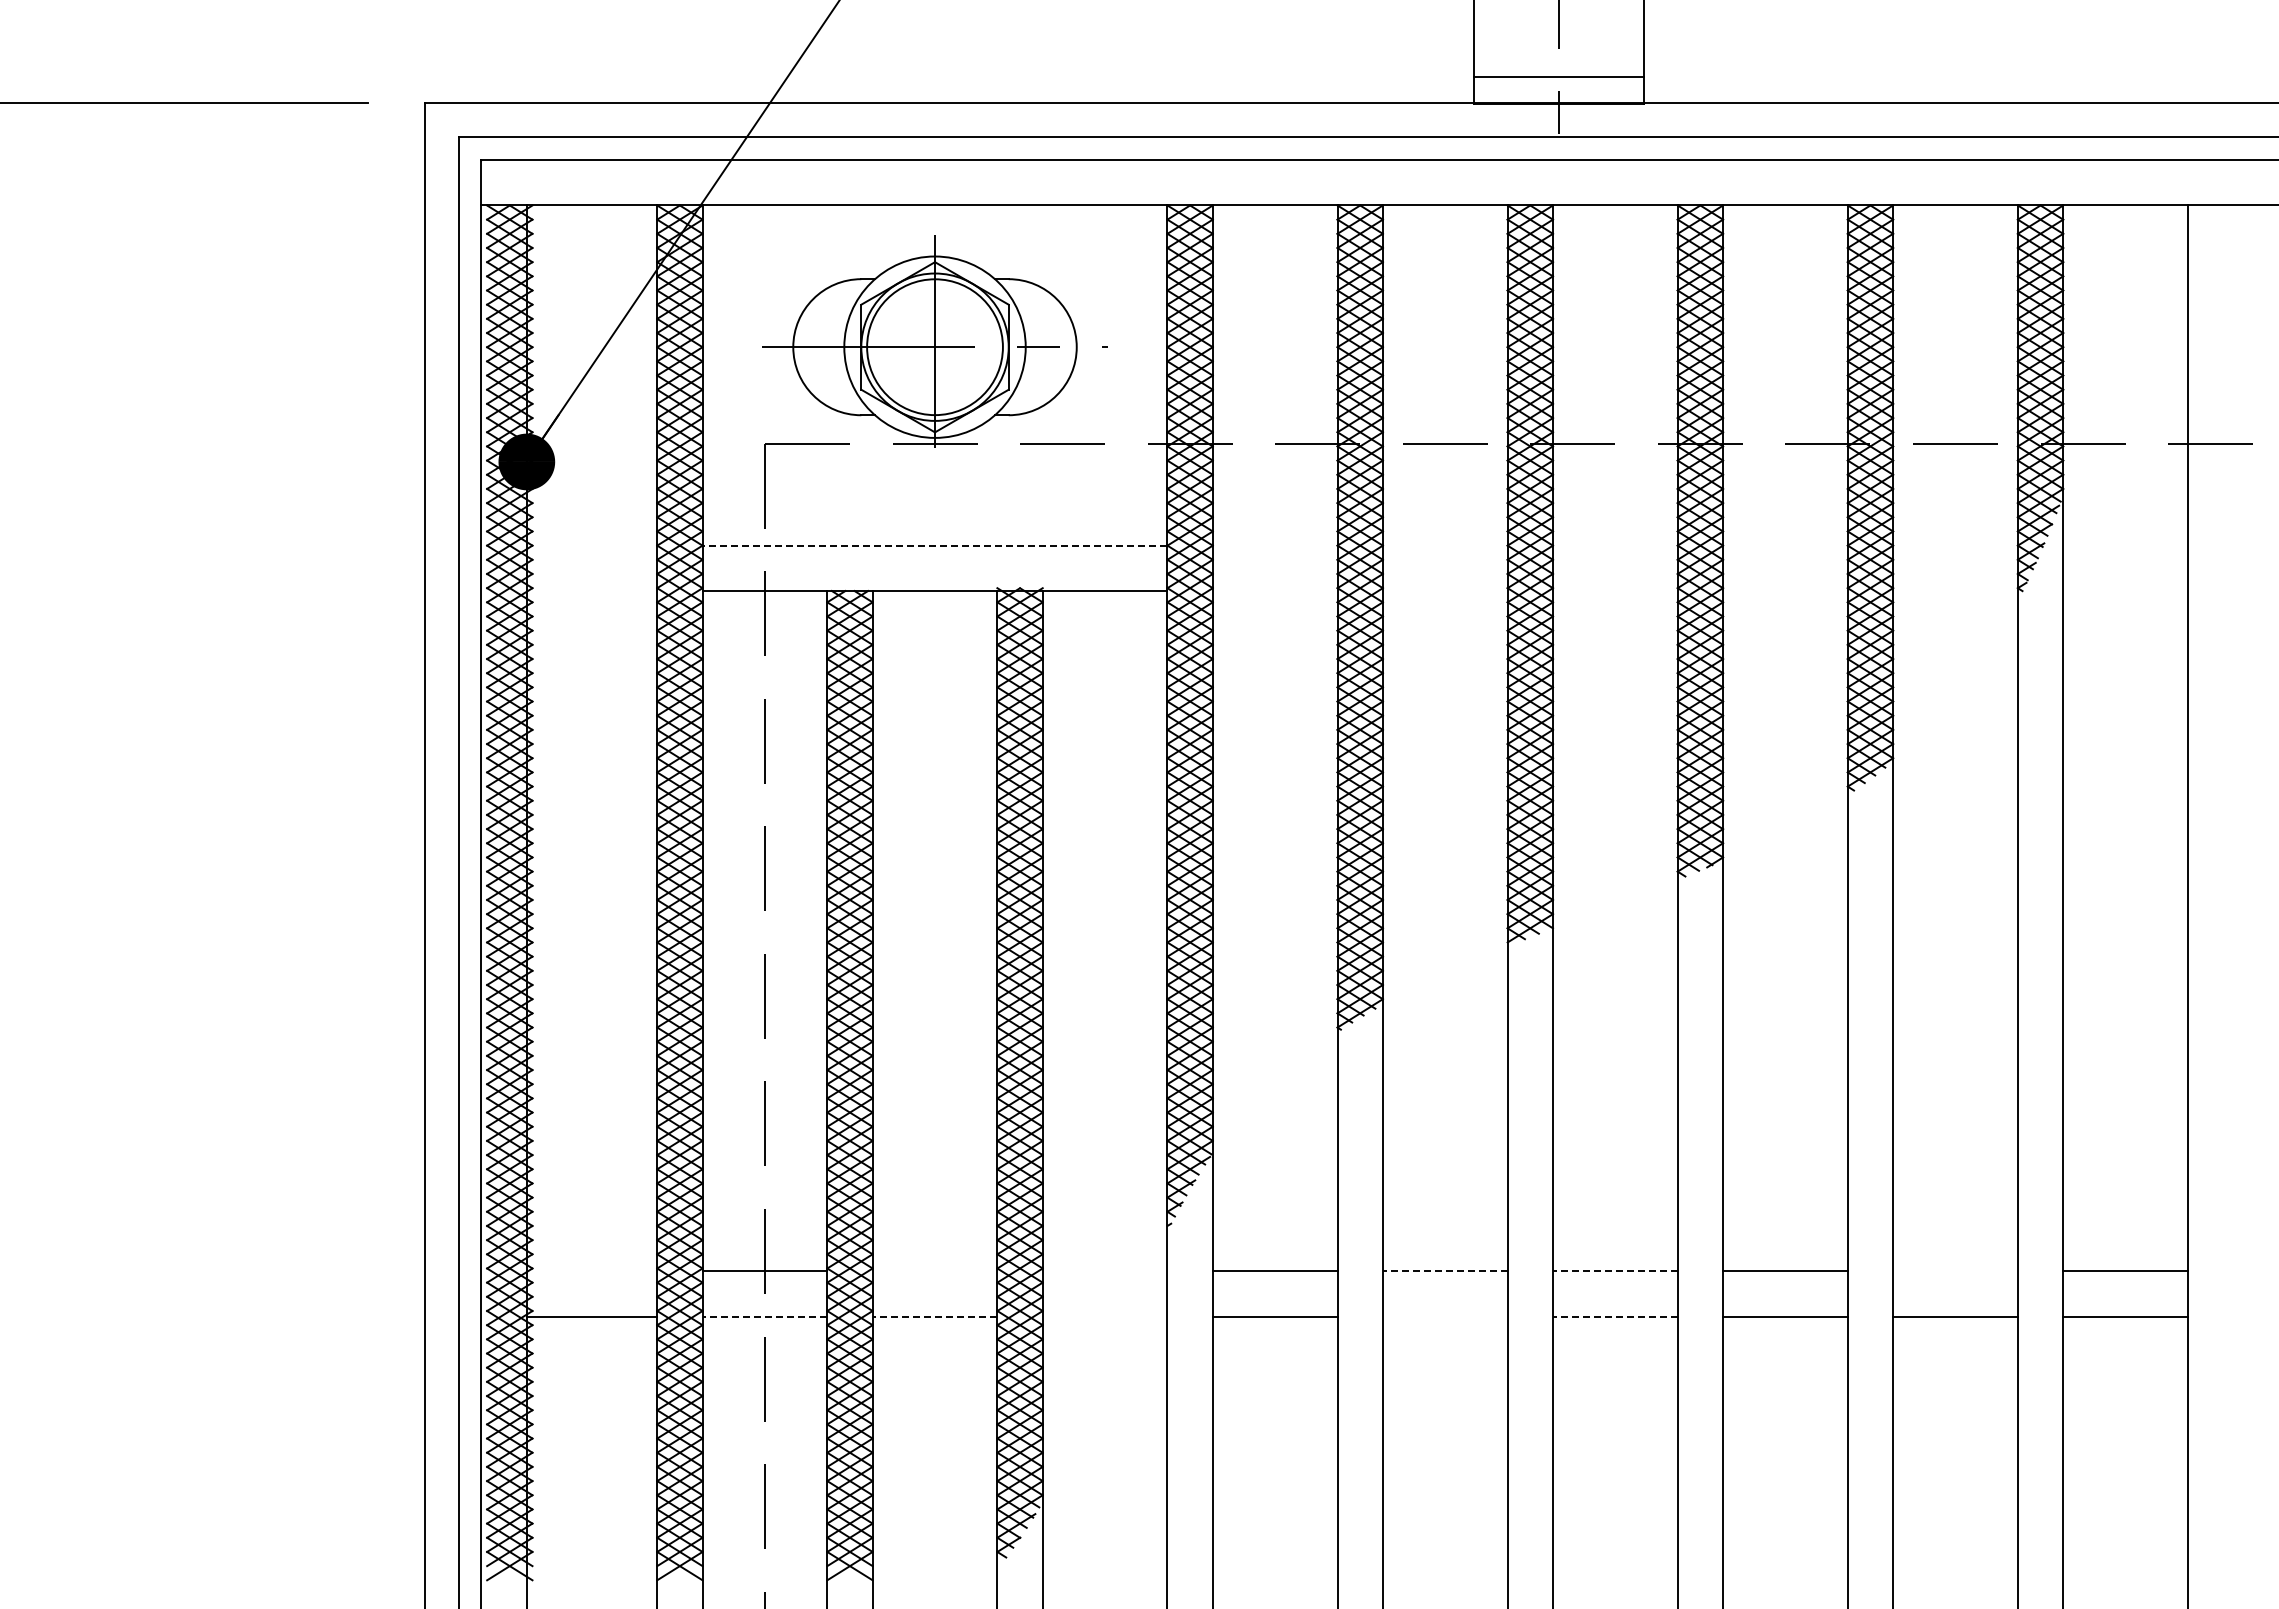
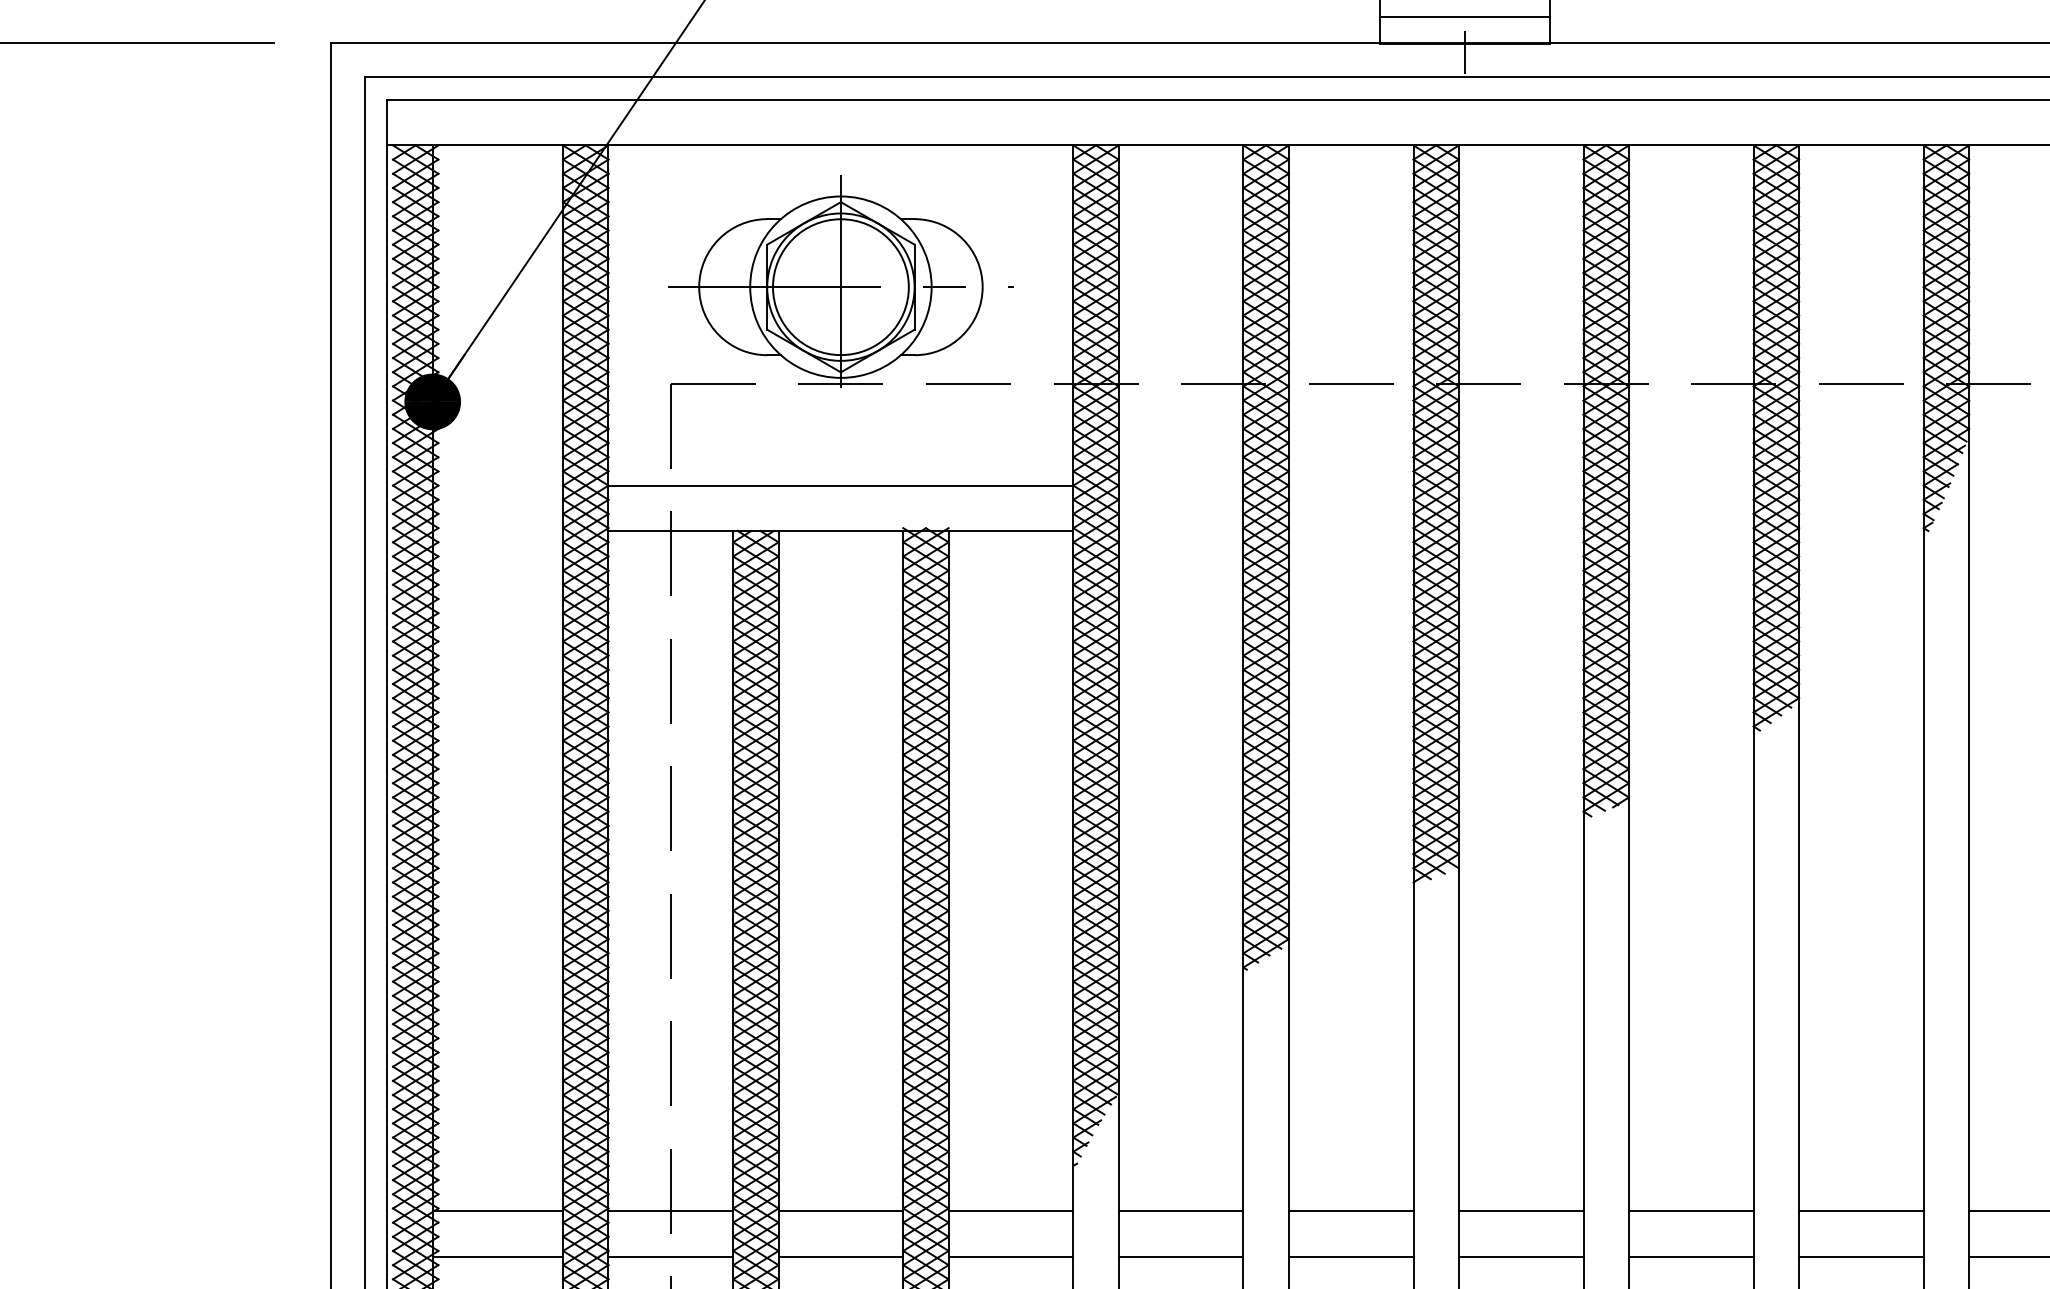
line: (934, 545) -> (840, 485), dashed -> solid
line: (591, 1271) -> (497, 1211), added
line: (934, 1271) -> (840, 1211), added
line: (1104, 1271) -> (1010, 1211), added
line: (1444, 1271) -> (1350, 1211), dashed -> solid
line: (1614, 1271) -> (1520, 1211), dashed -> solid
line: (1955, 1271) -> (1861, 1211), added
line: (764, 1316) -> (670, 1256), dashed -> solid
line: (934, 1316) -> (840, 1256), dashed -> solid
line: (1104, 1316) -> (1010, 1256), added
line: (1444, 1316) -> (1350, 1256), added
line: (1614, 1316) -> (1520, 1256), dashed -> solid

